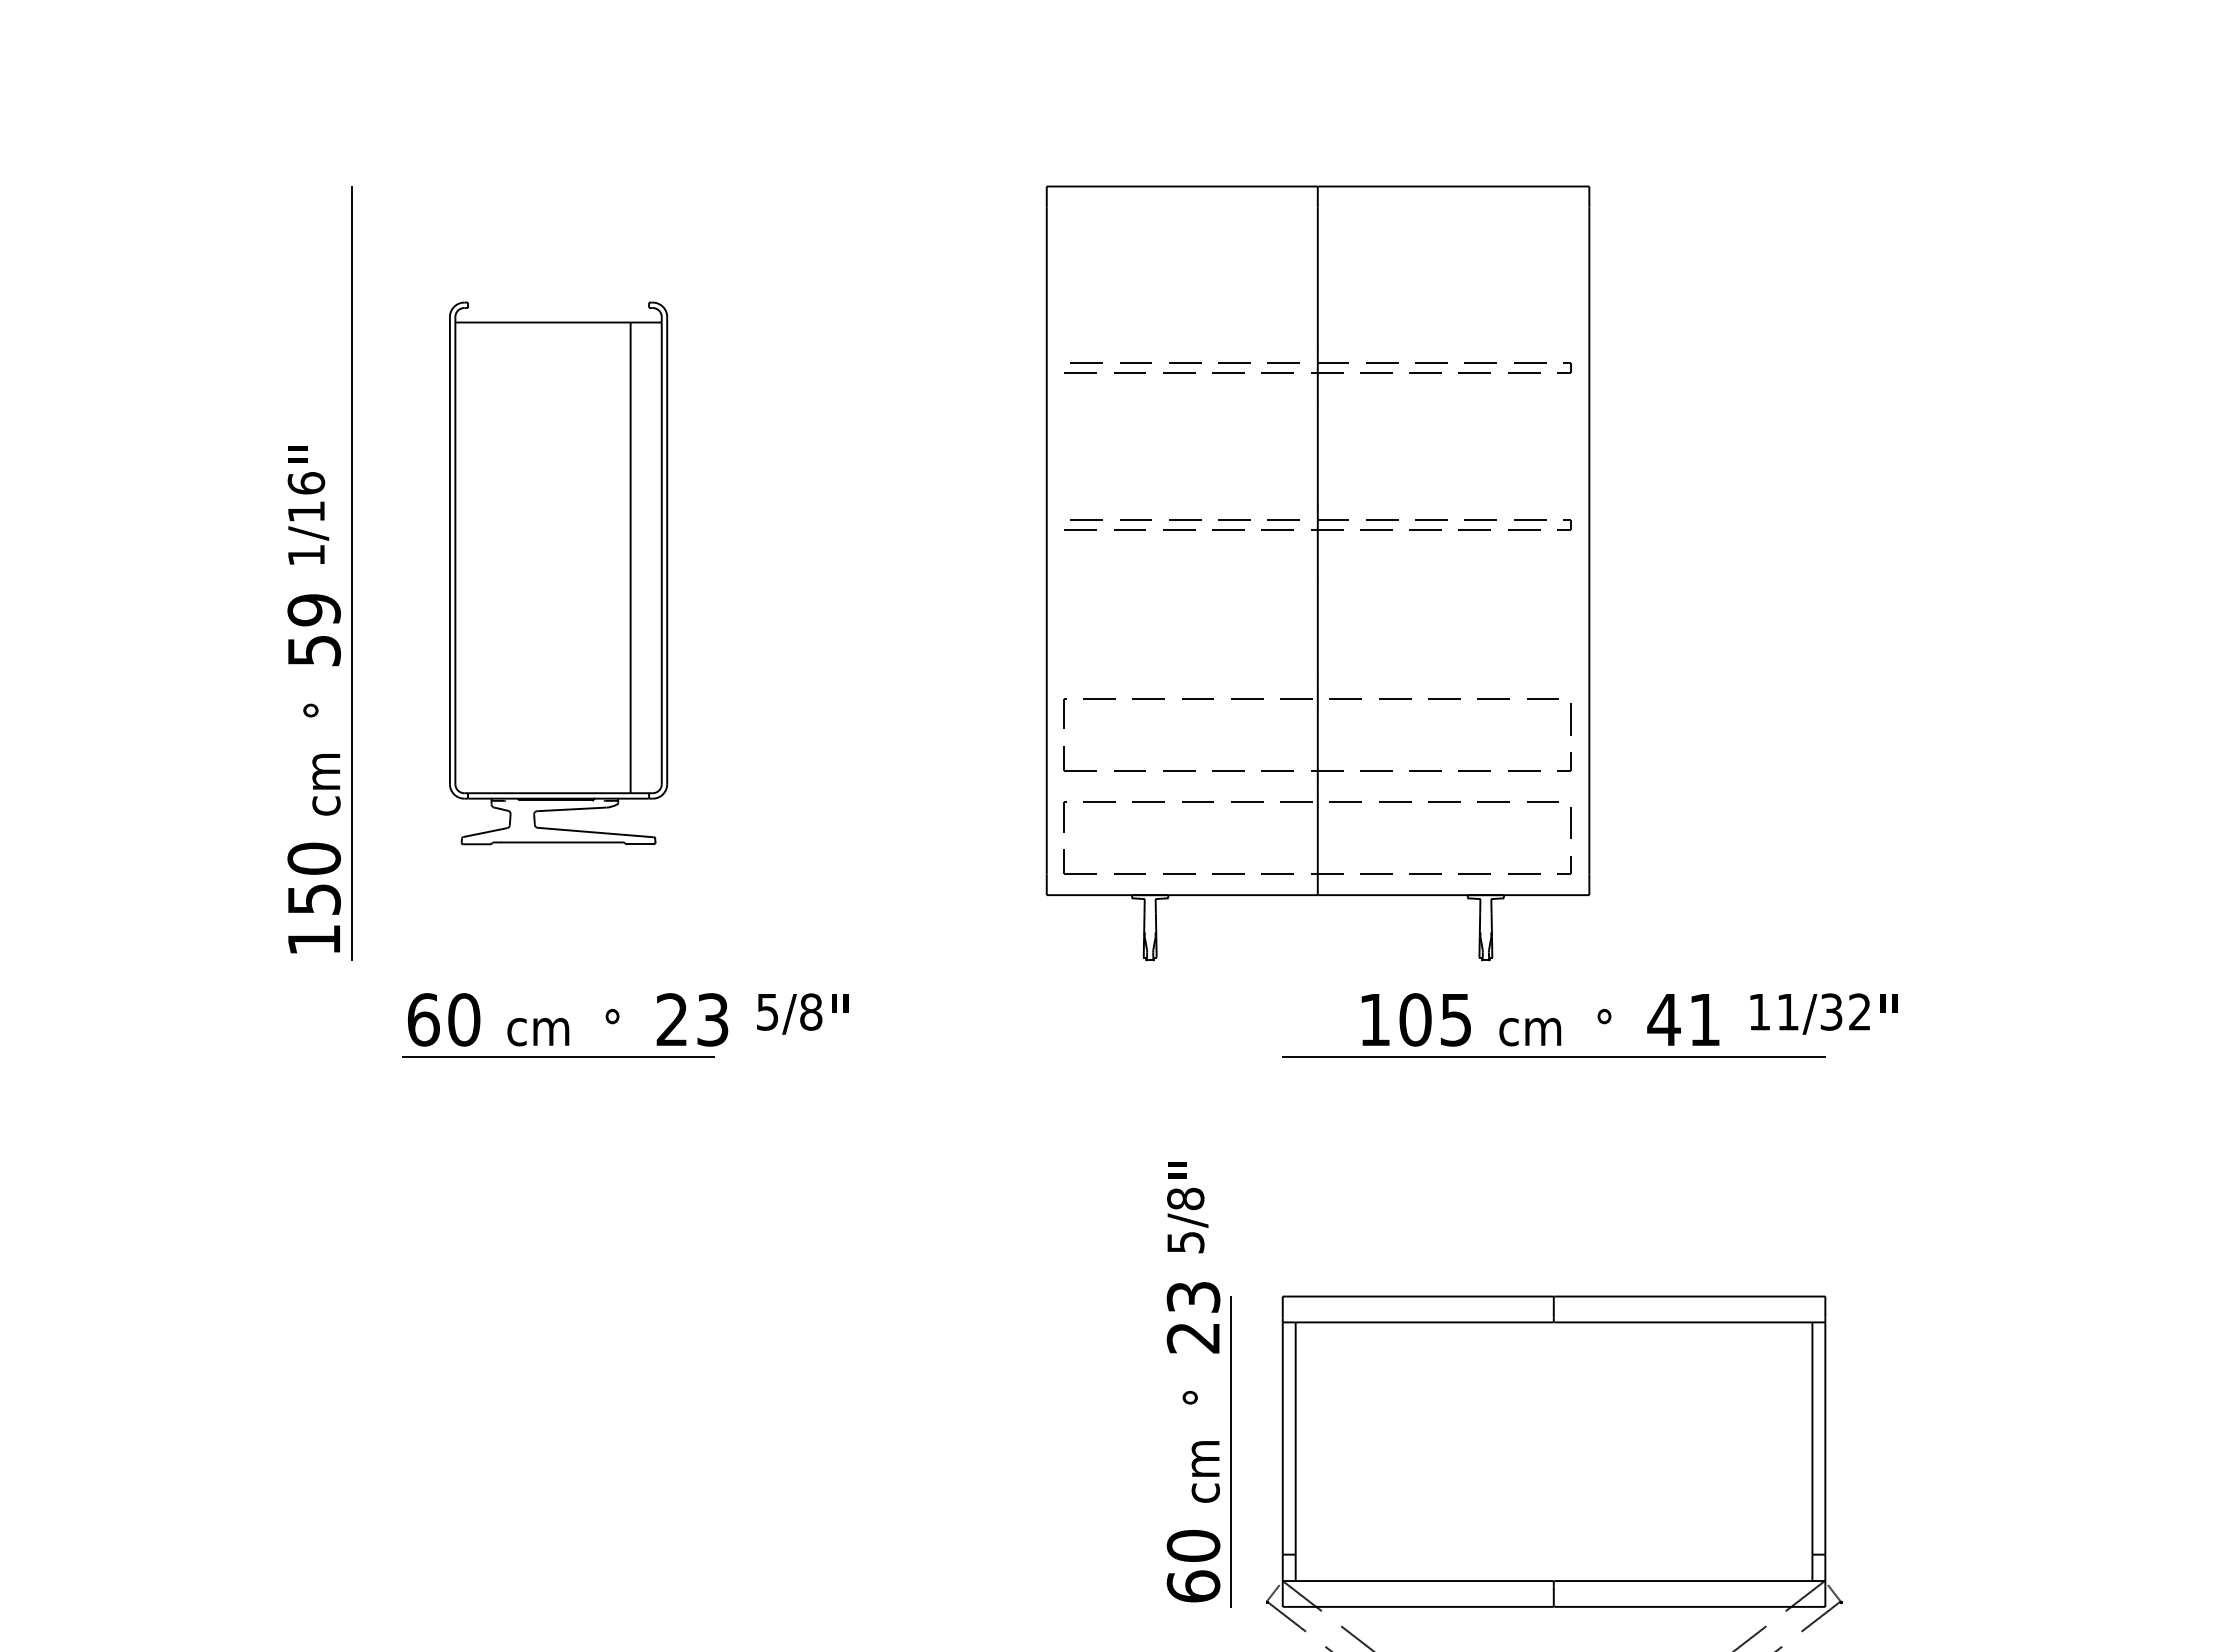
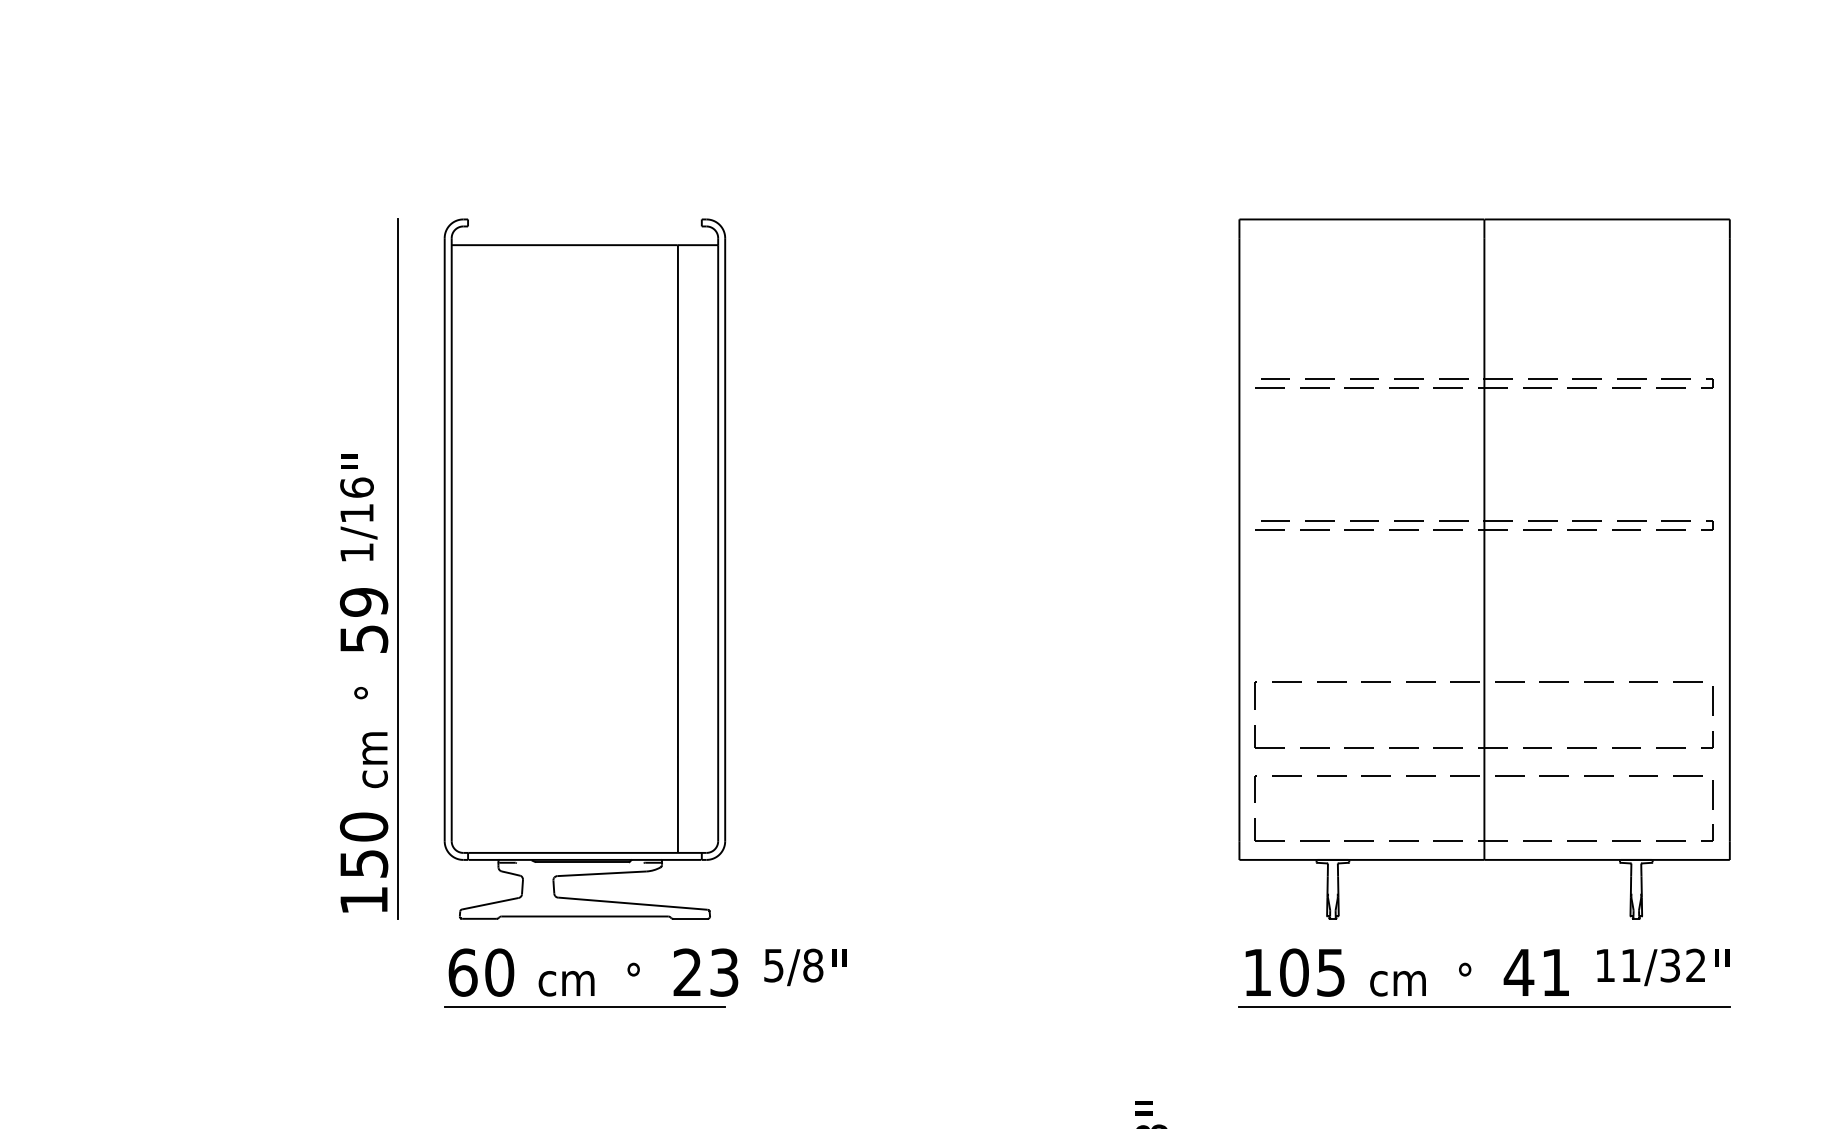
part: (558, 573) -> (584, 569), size x1.43
part: (1317, 573) -> (1484, 569), moved
text: (1629, 1019) -> (1487, 972), moved

